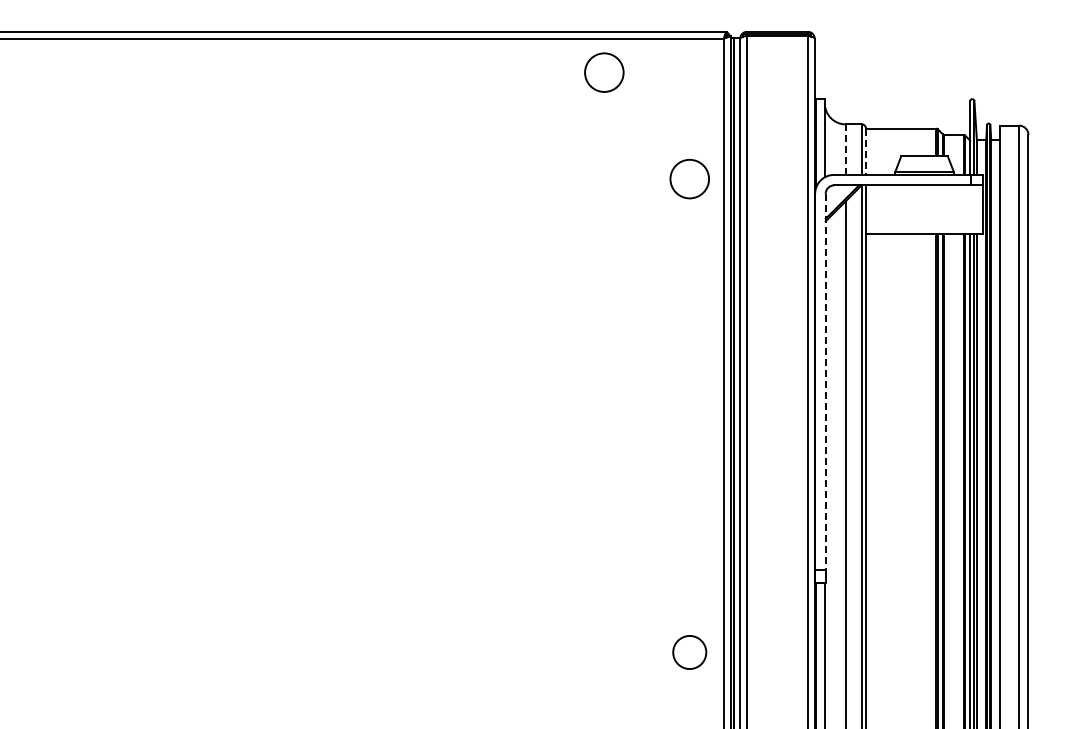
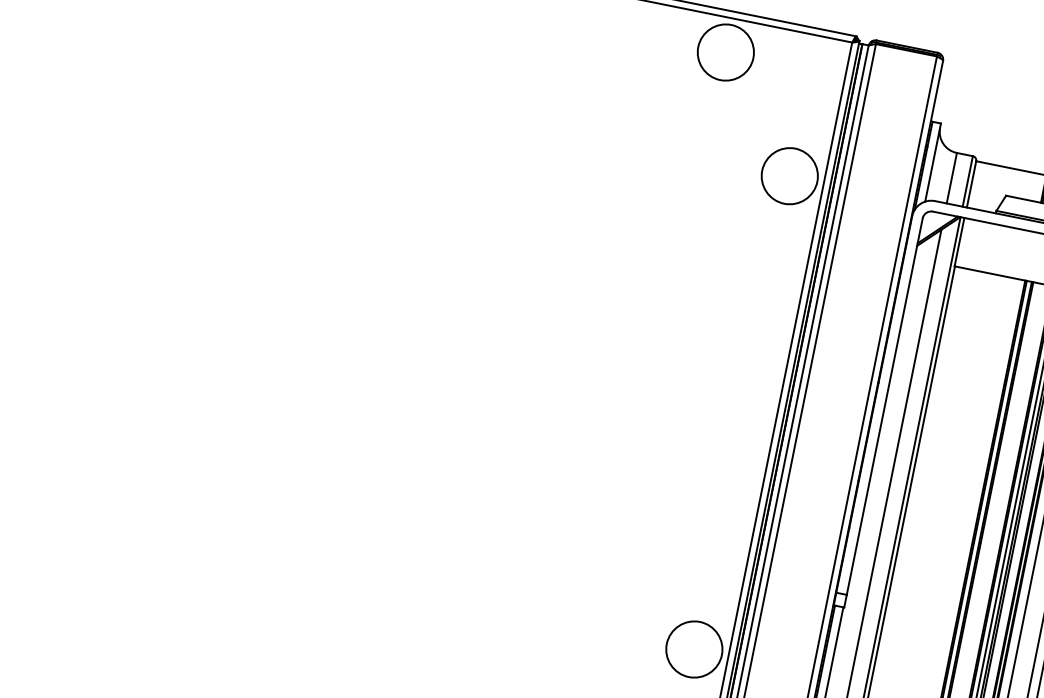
circle: (603, 72) -> (725, 52), size x1.43
line: (845, 150) -> (951, 178), dashed -> solid
line: (866, 152) -> (971, 185), dashed -> solid
circle: (689, 178) -> (789, 175), size x1.43
line: (825, 382) -> (884, 406), dashed -> solid
circle: (689, 652) -> (694, 649), size x1.67

